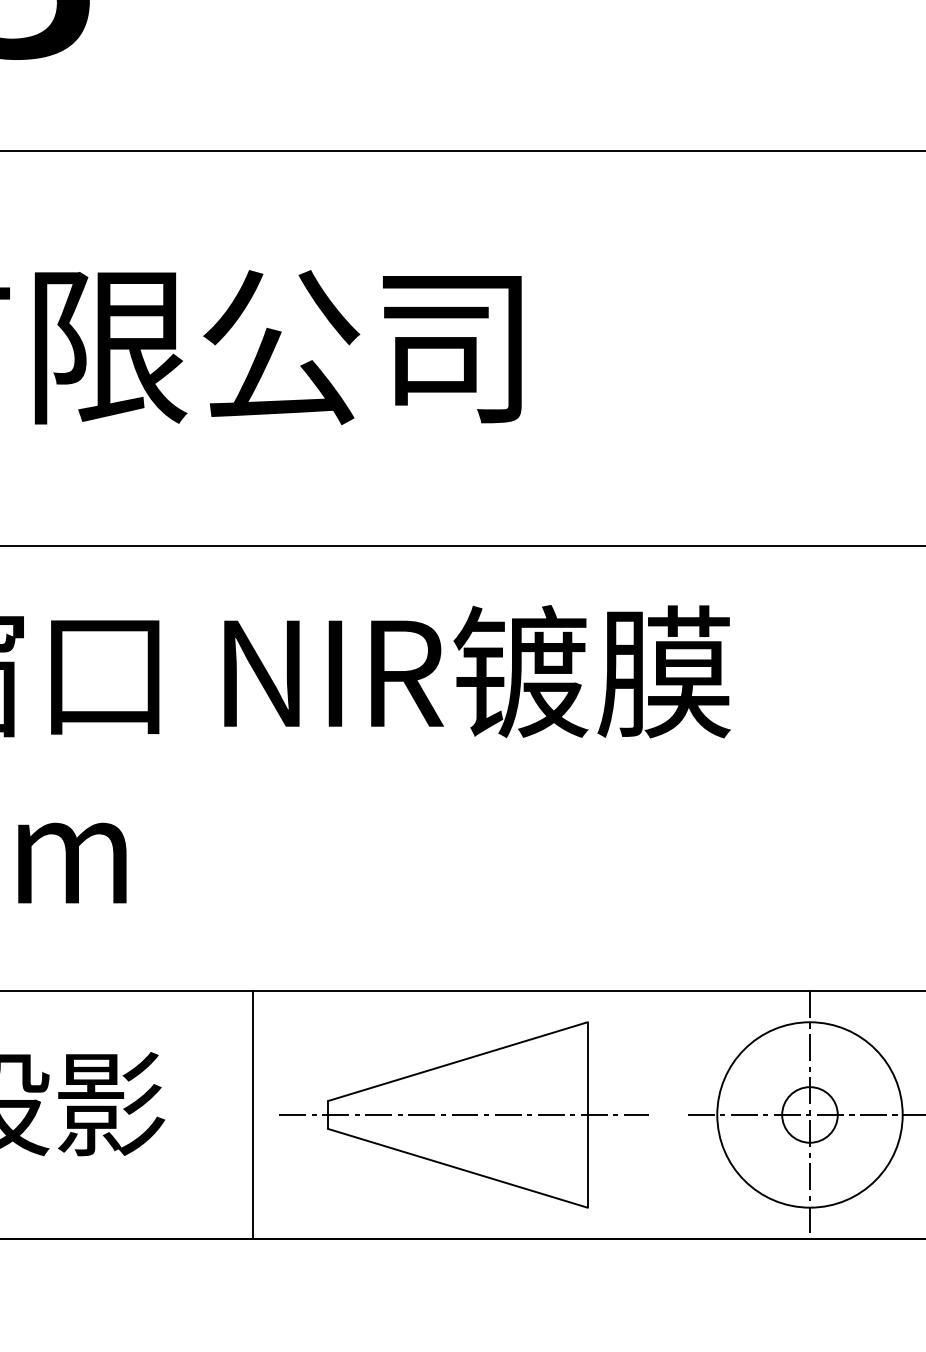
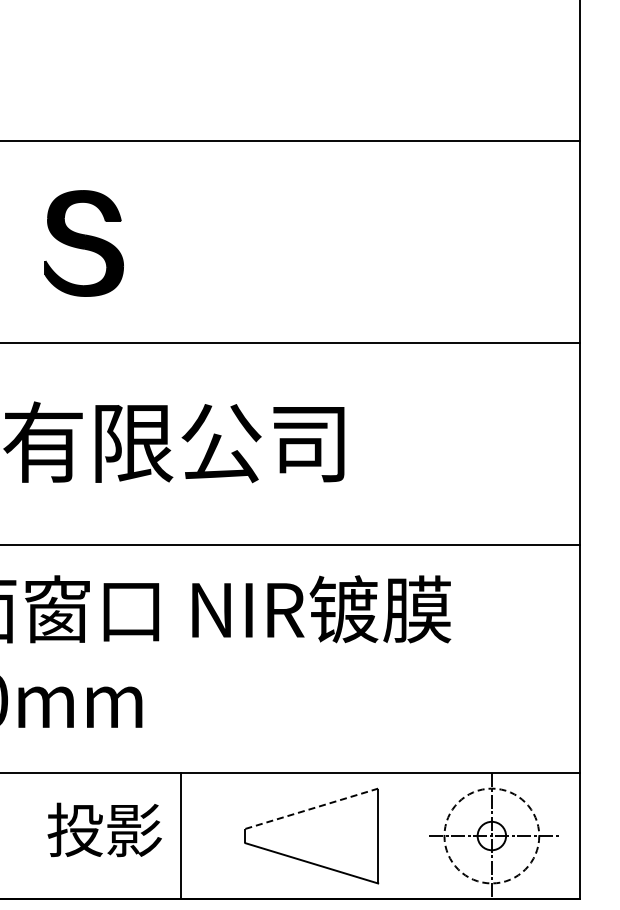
line: (459, 1061) -> (312, 808), solid -> dashed
line: (253, 1113) -> (181, 835), moved
circle: (809, 1113) -> (491, 835), solid -> dashed
line: (463, 1115) -> (314, 836), removed

